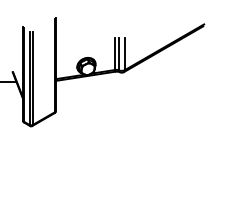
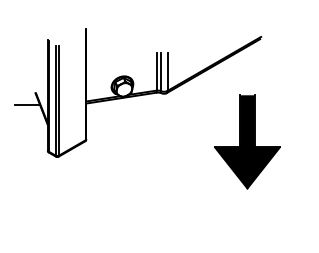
part: (192, 113) -> (247, 141), added

